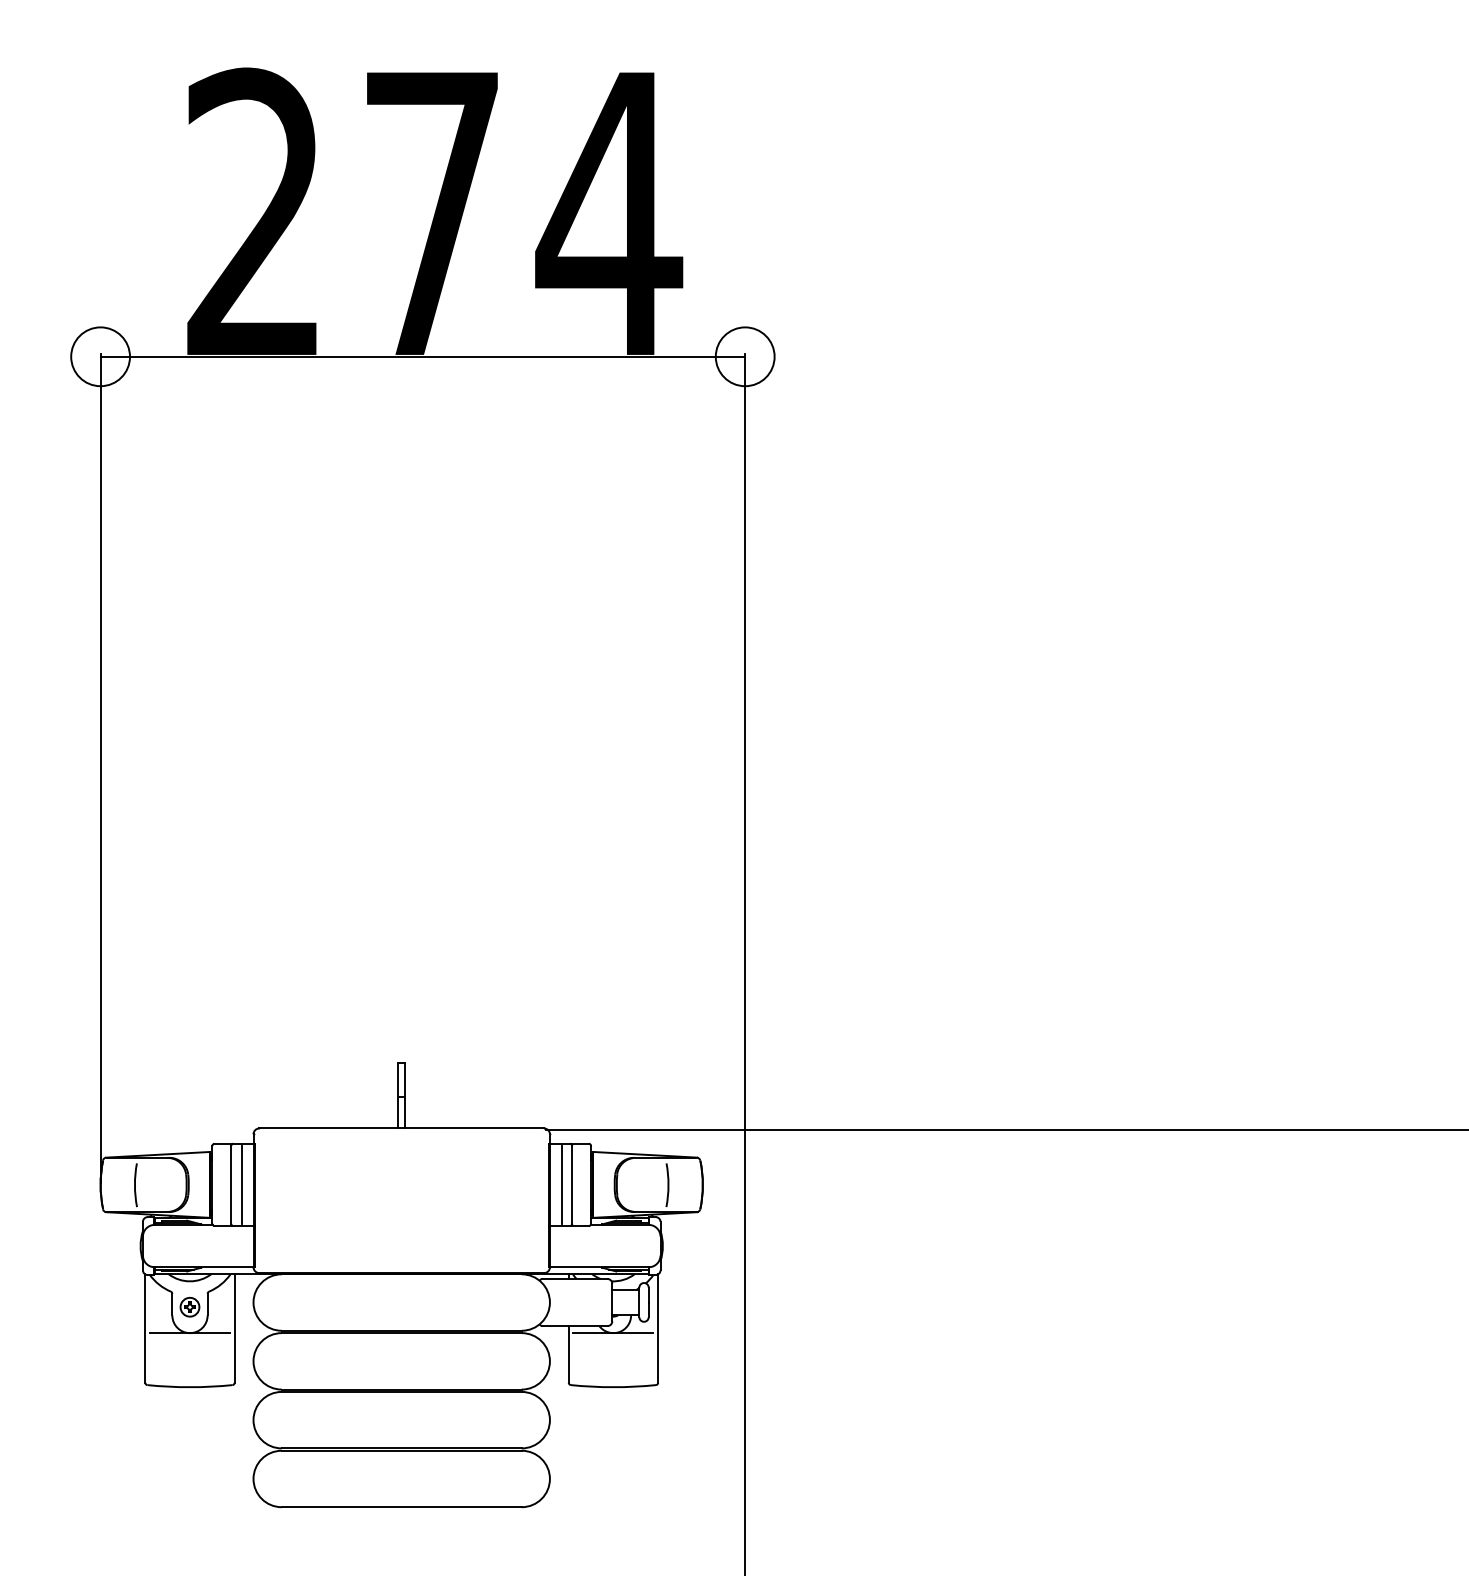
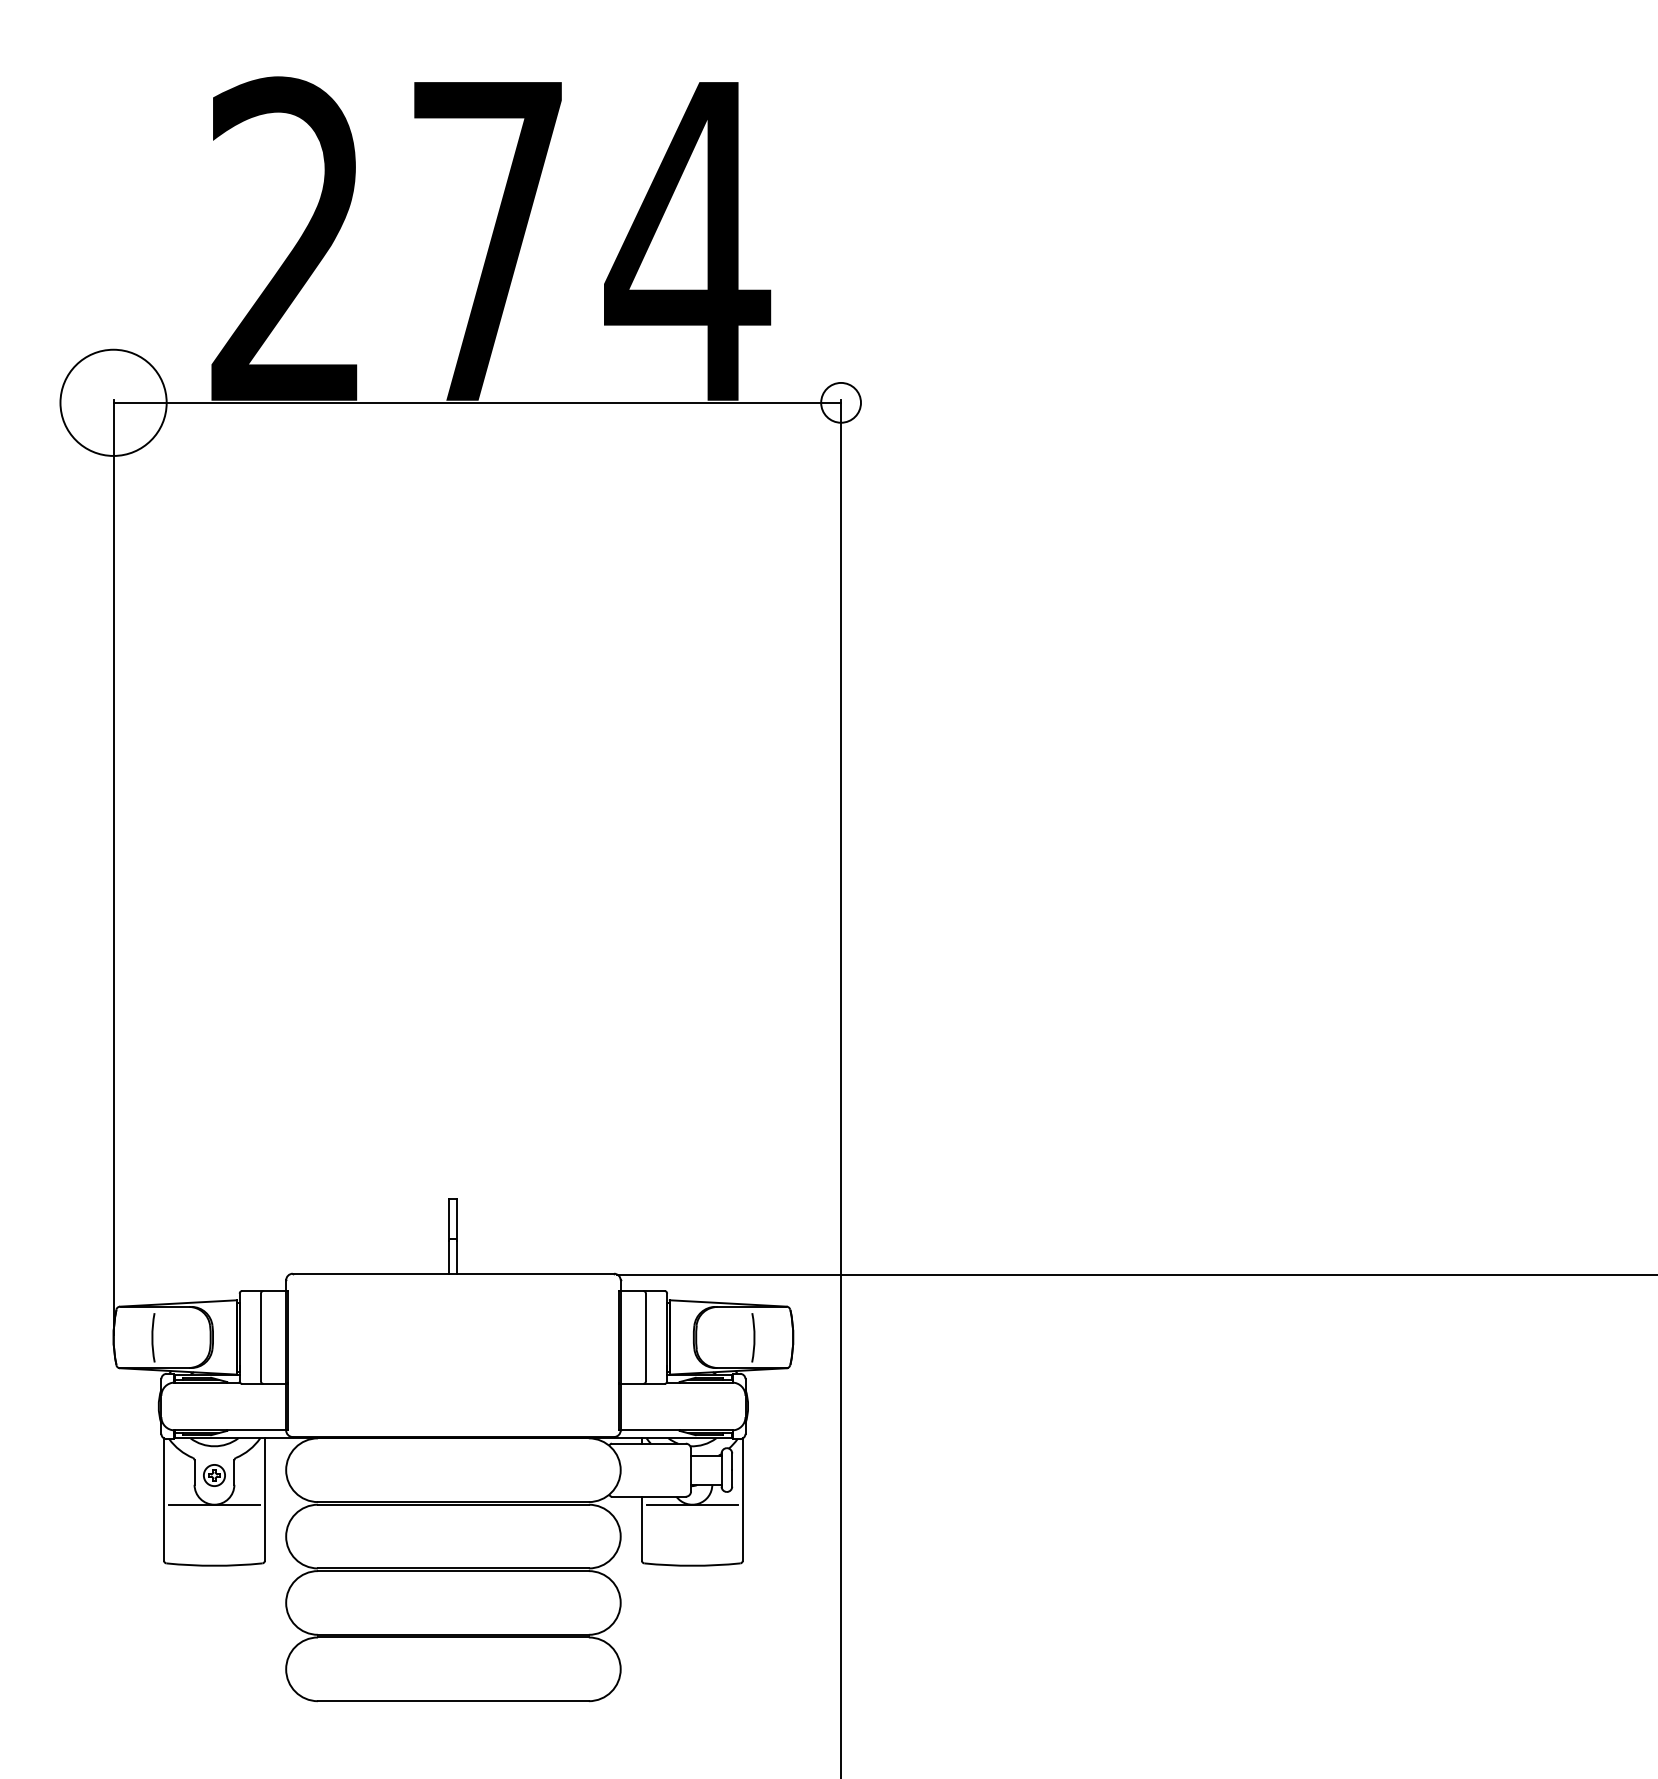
circle: (100, 356) -> (113, 402), size x1.6
circle: (744, 356) -> (840, 402), size x0.6
line: (241, 1184) -> (272, 1336), removed
line: (561, 1184) -> (633, 1336), removed

